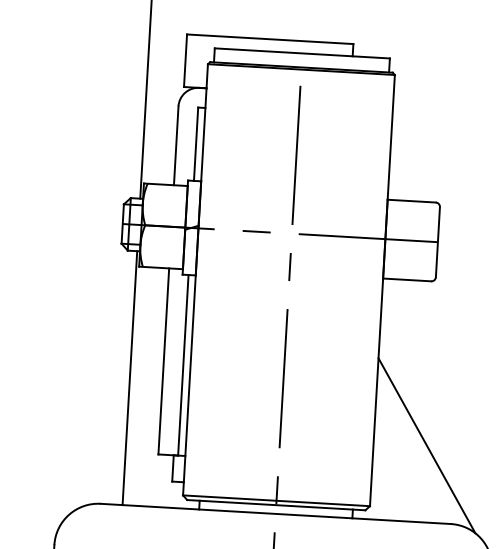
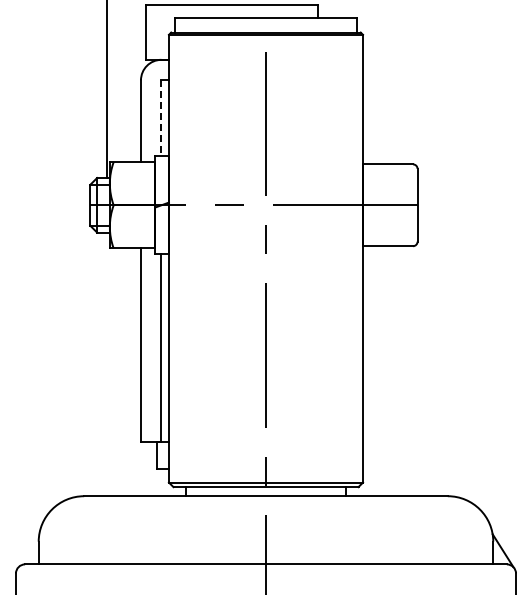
line: (196, 144) -> (161, 118), solid -> dashed
line: (129, 378) -> (106, 364), removed
line: (427, 445) -> (418, 416), removed

